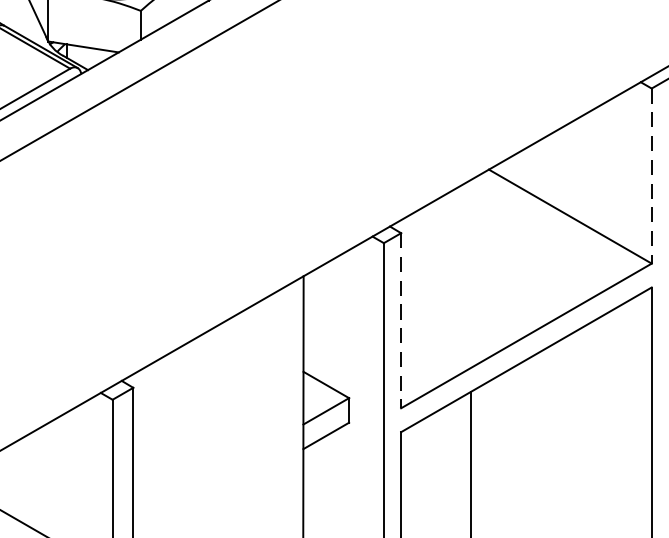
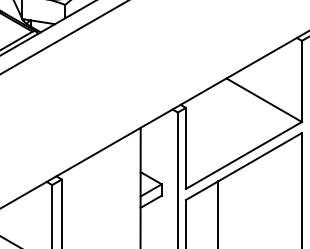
line: (650, 176) -> (301, 81), dashed -> solid
line: (400, 320) -> (185, 148), dashed -> solid

